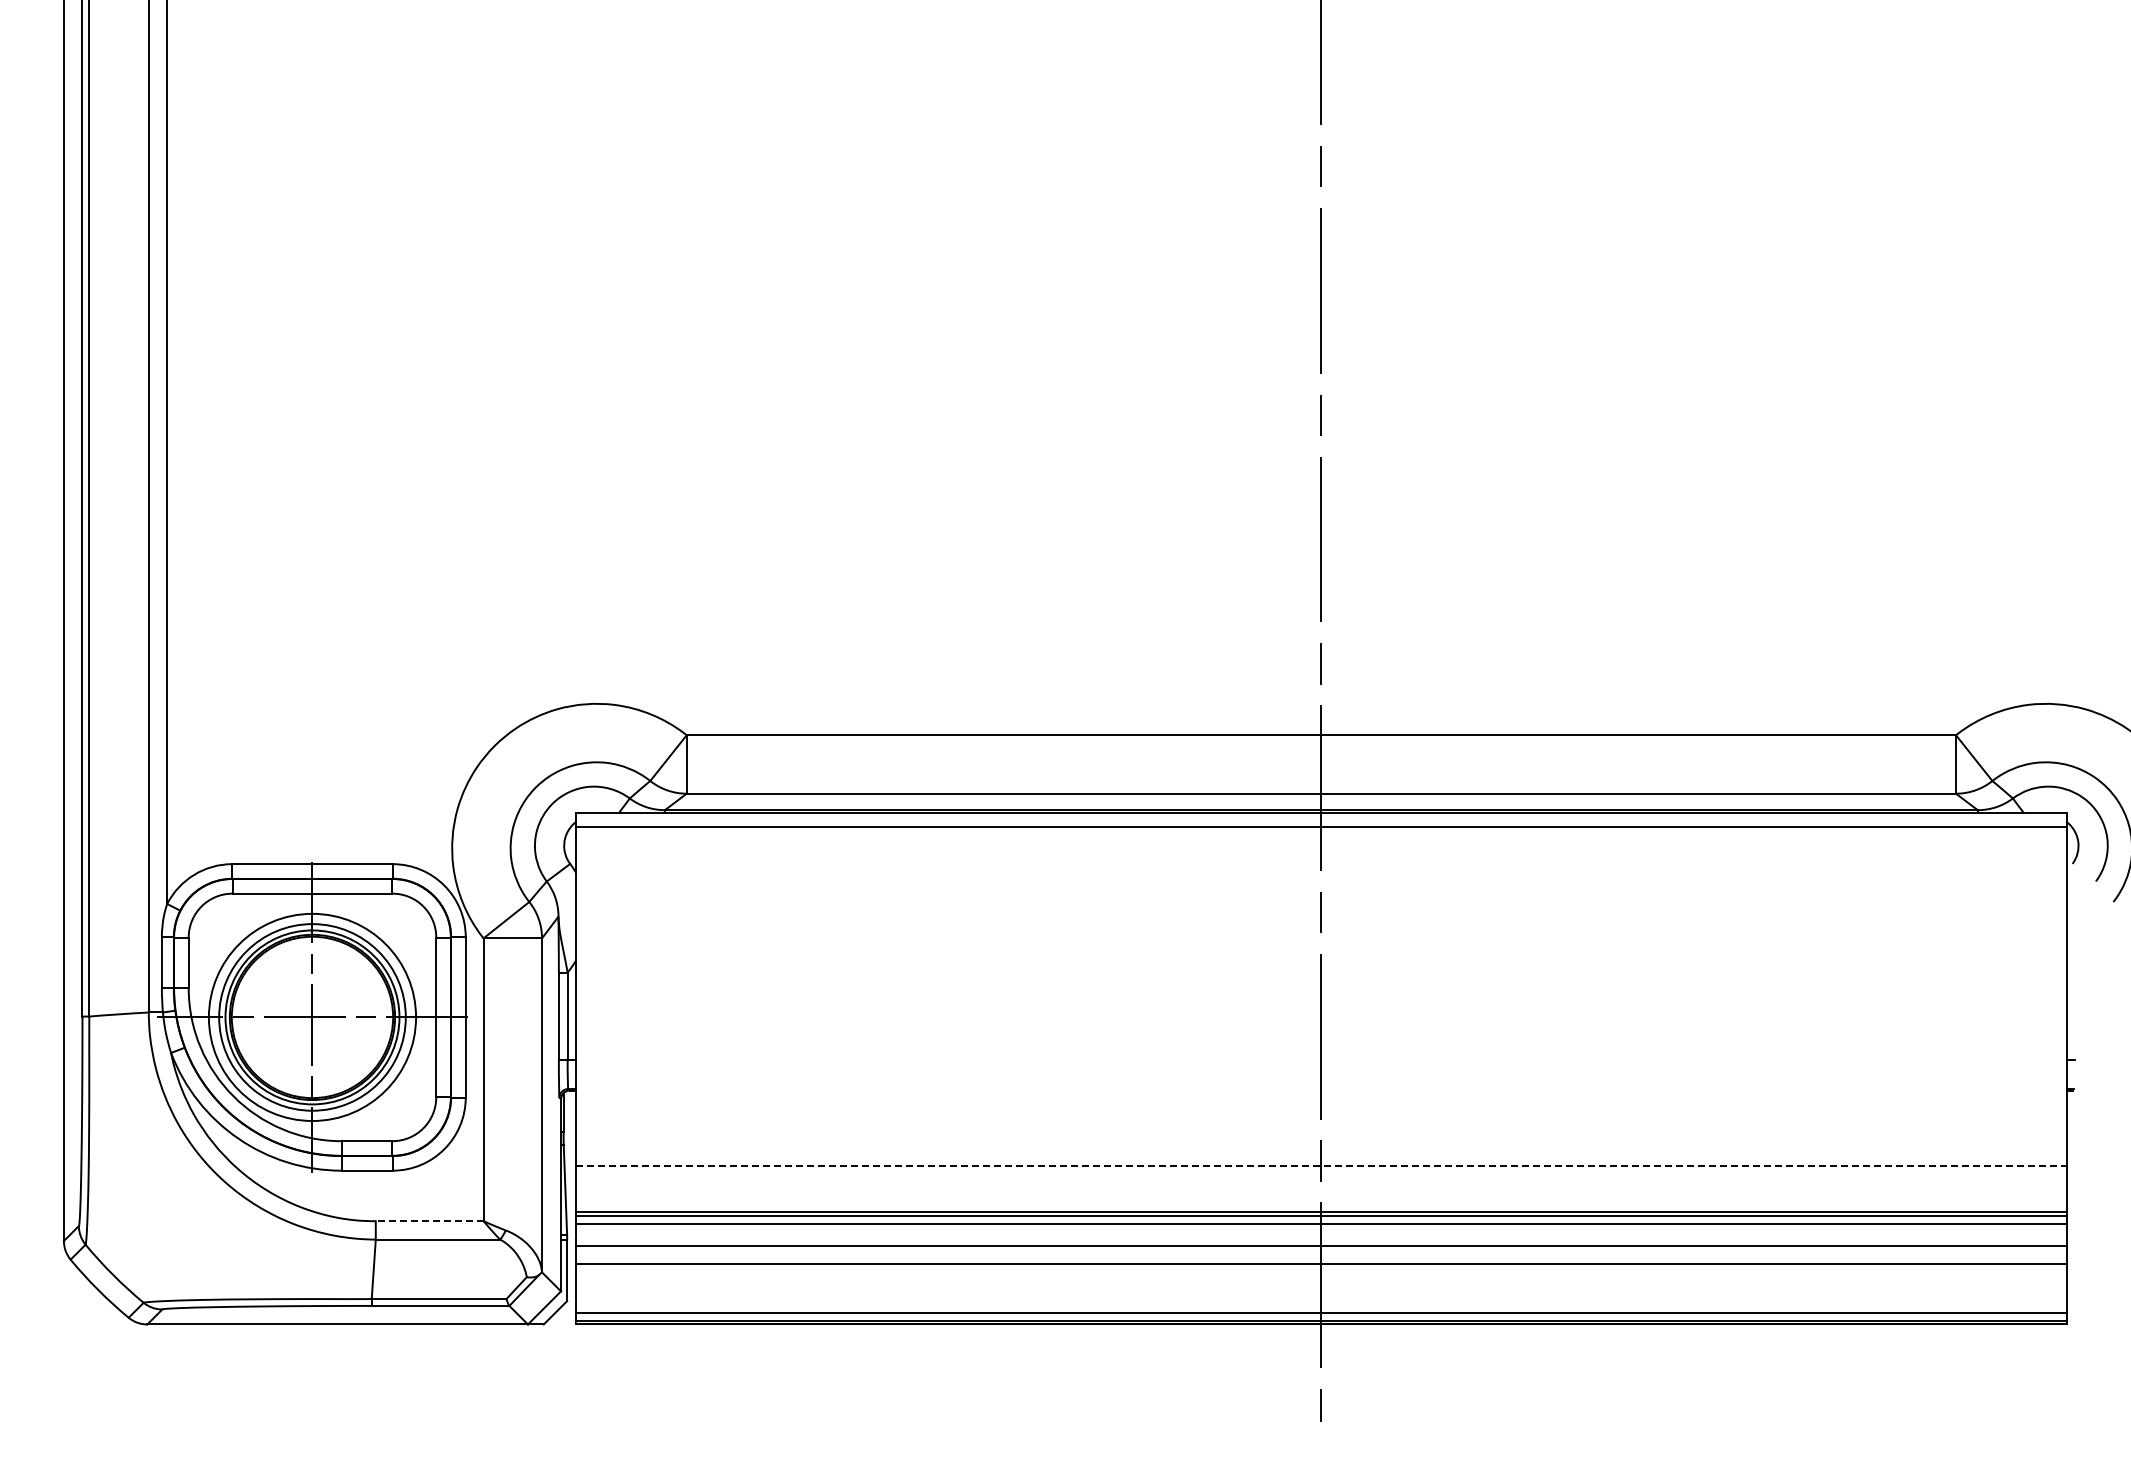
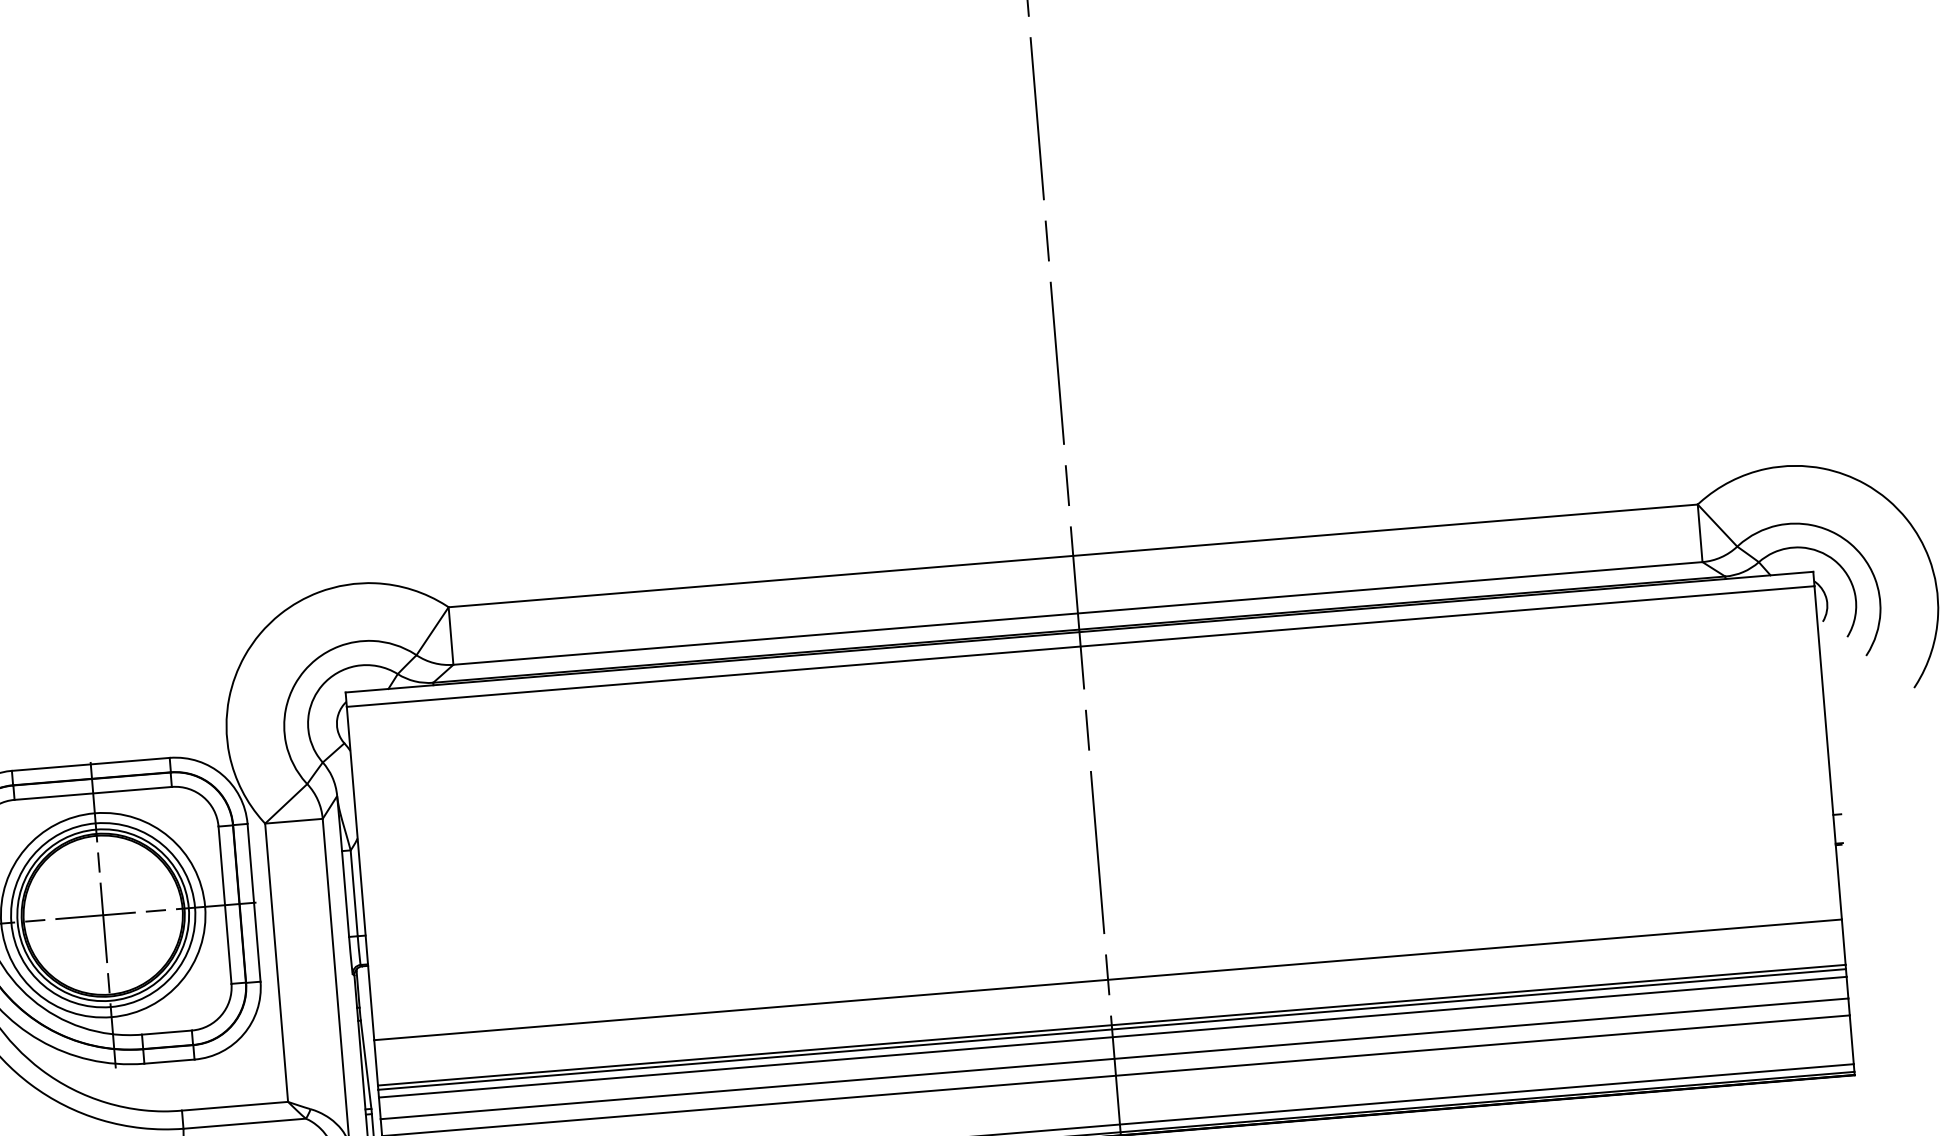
line: (1321, 1166) -> (1108, 980), dashed -> solid
line: (429, 1221) -> (234, 1106), dashed -> solid

